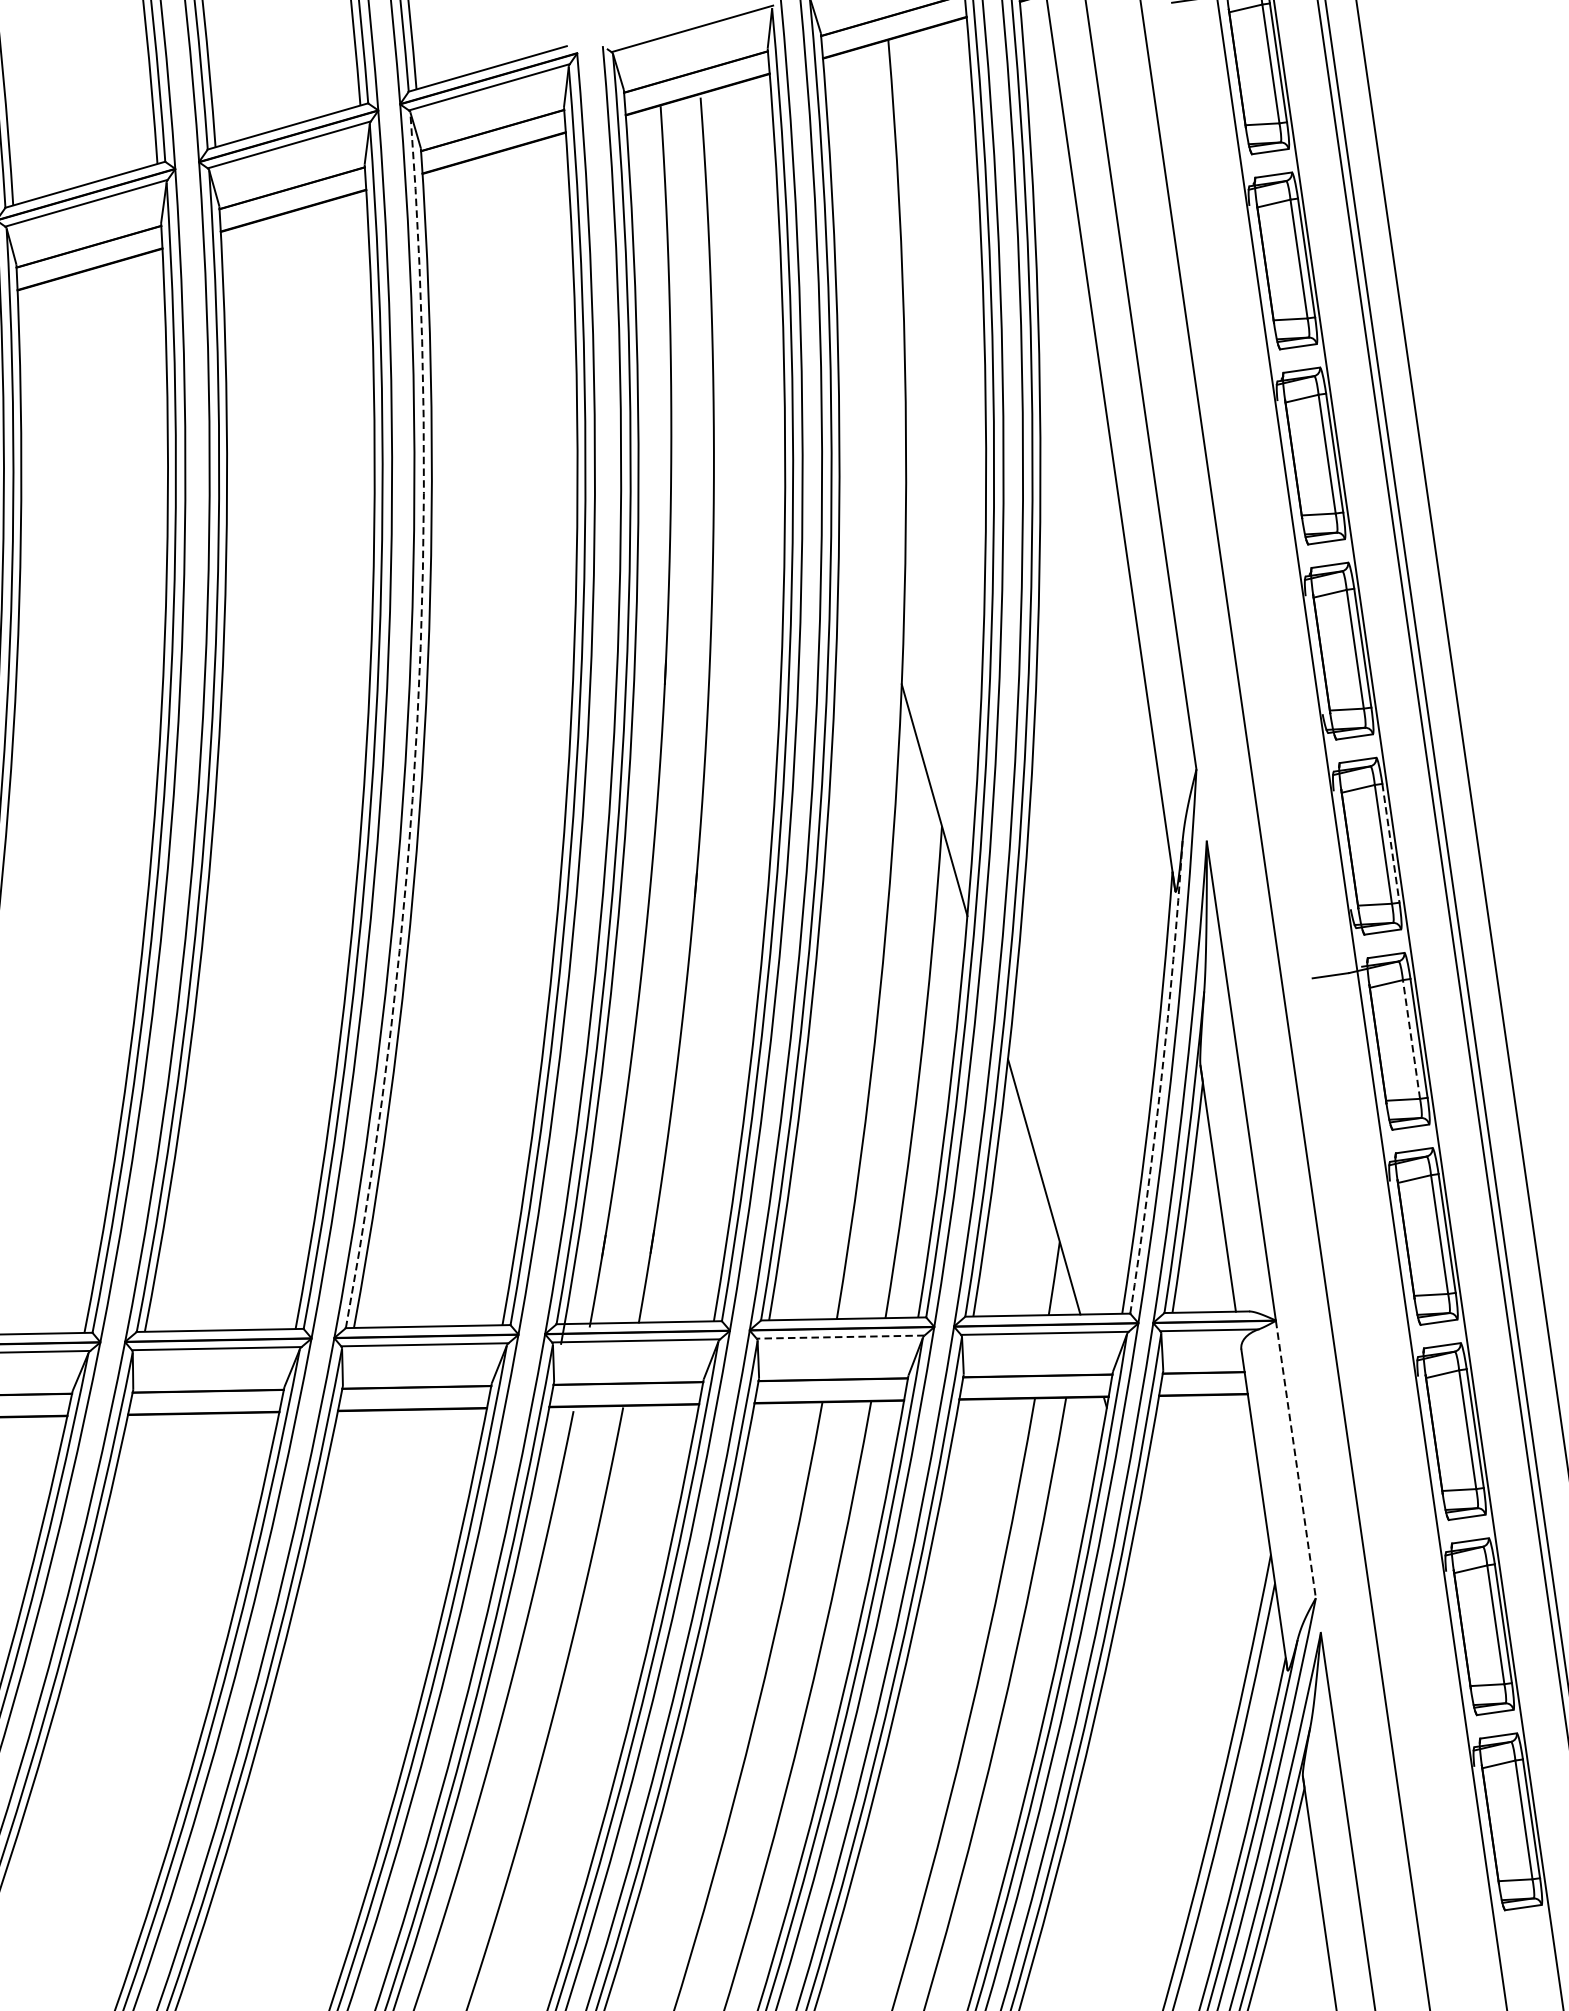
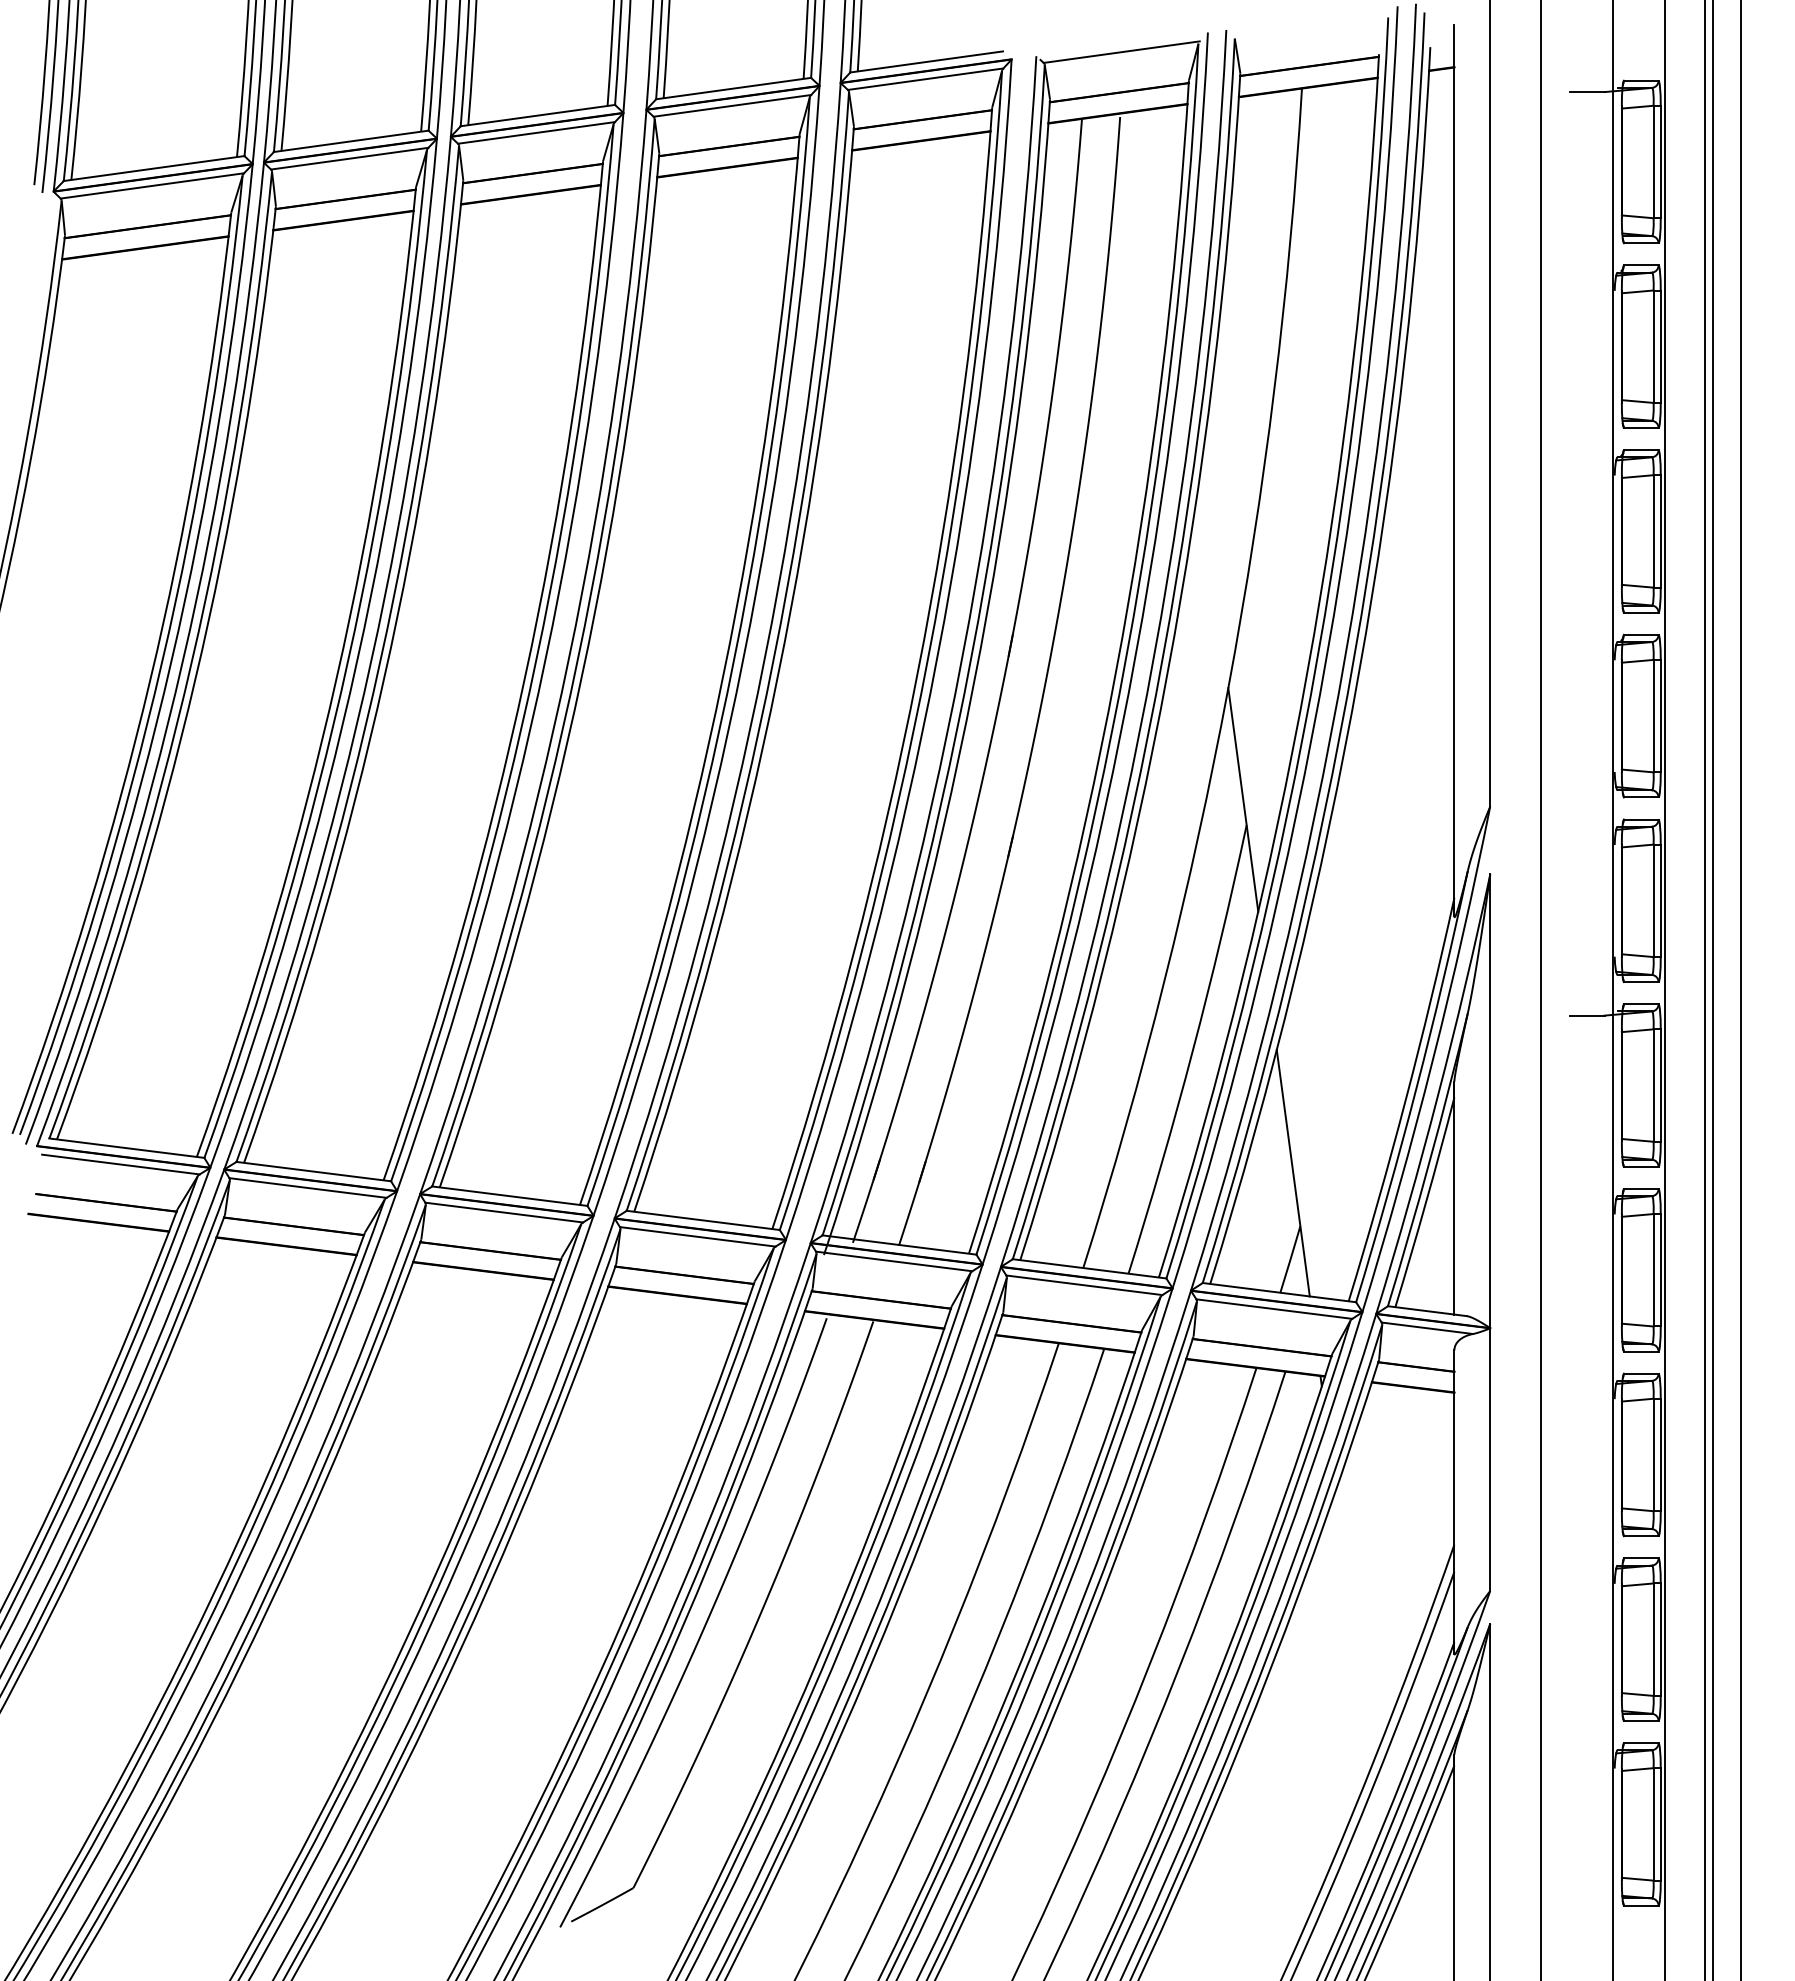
arc: (416, 722) -> (773, 658), dashed -> solid
line: (1390, 844) -> (1660, 901), dashed -> solid
line: (1411, 1039) -> (1653, 1085), dashed -> solid
arc: (1161, 1077) -> (1416, 1087), dashed -> solid
line: (840, 1337) -> (1084, 1285), dashed -> solid
line: (1296, 1460) -> (1490, 1460), dashed -> solid

